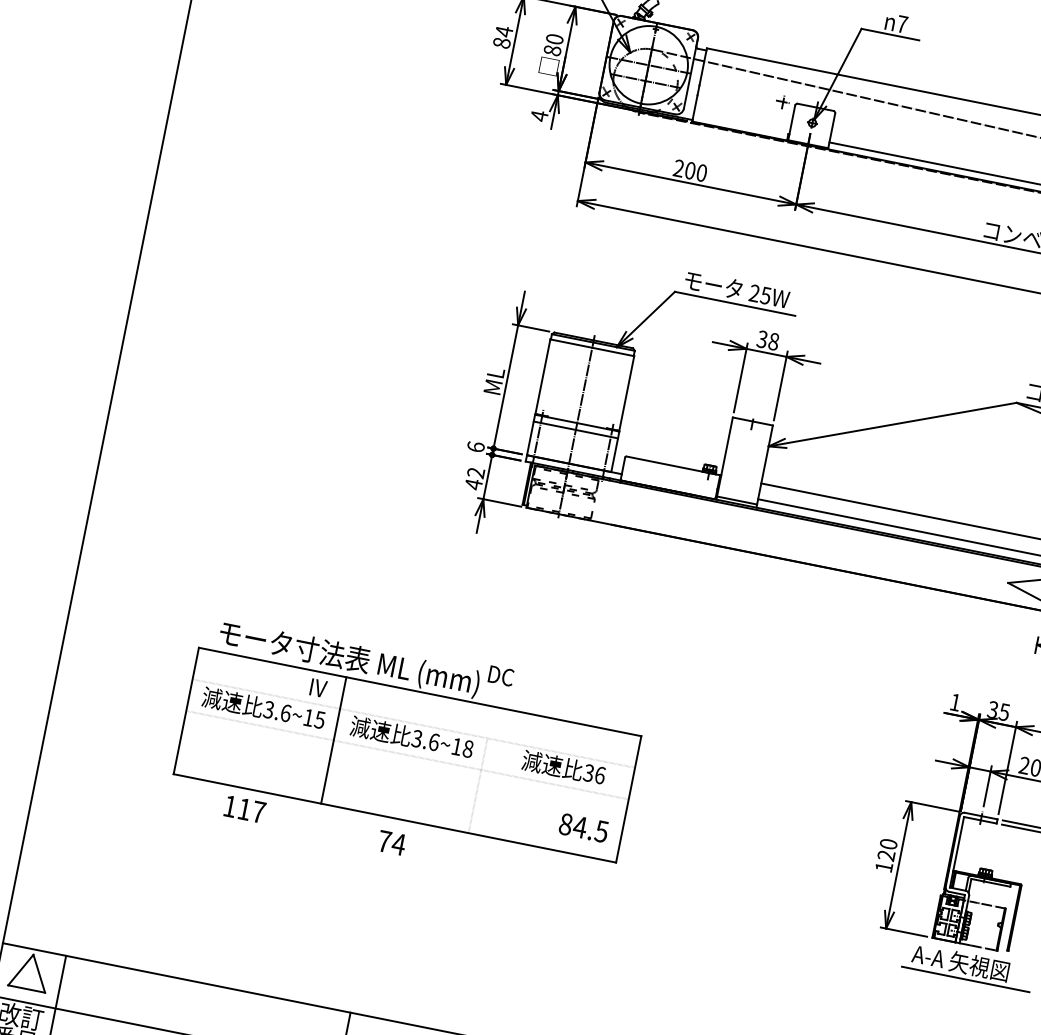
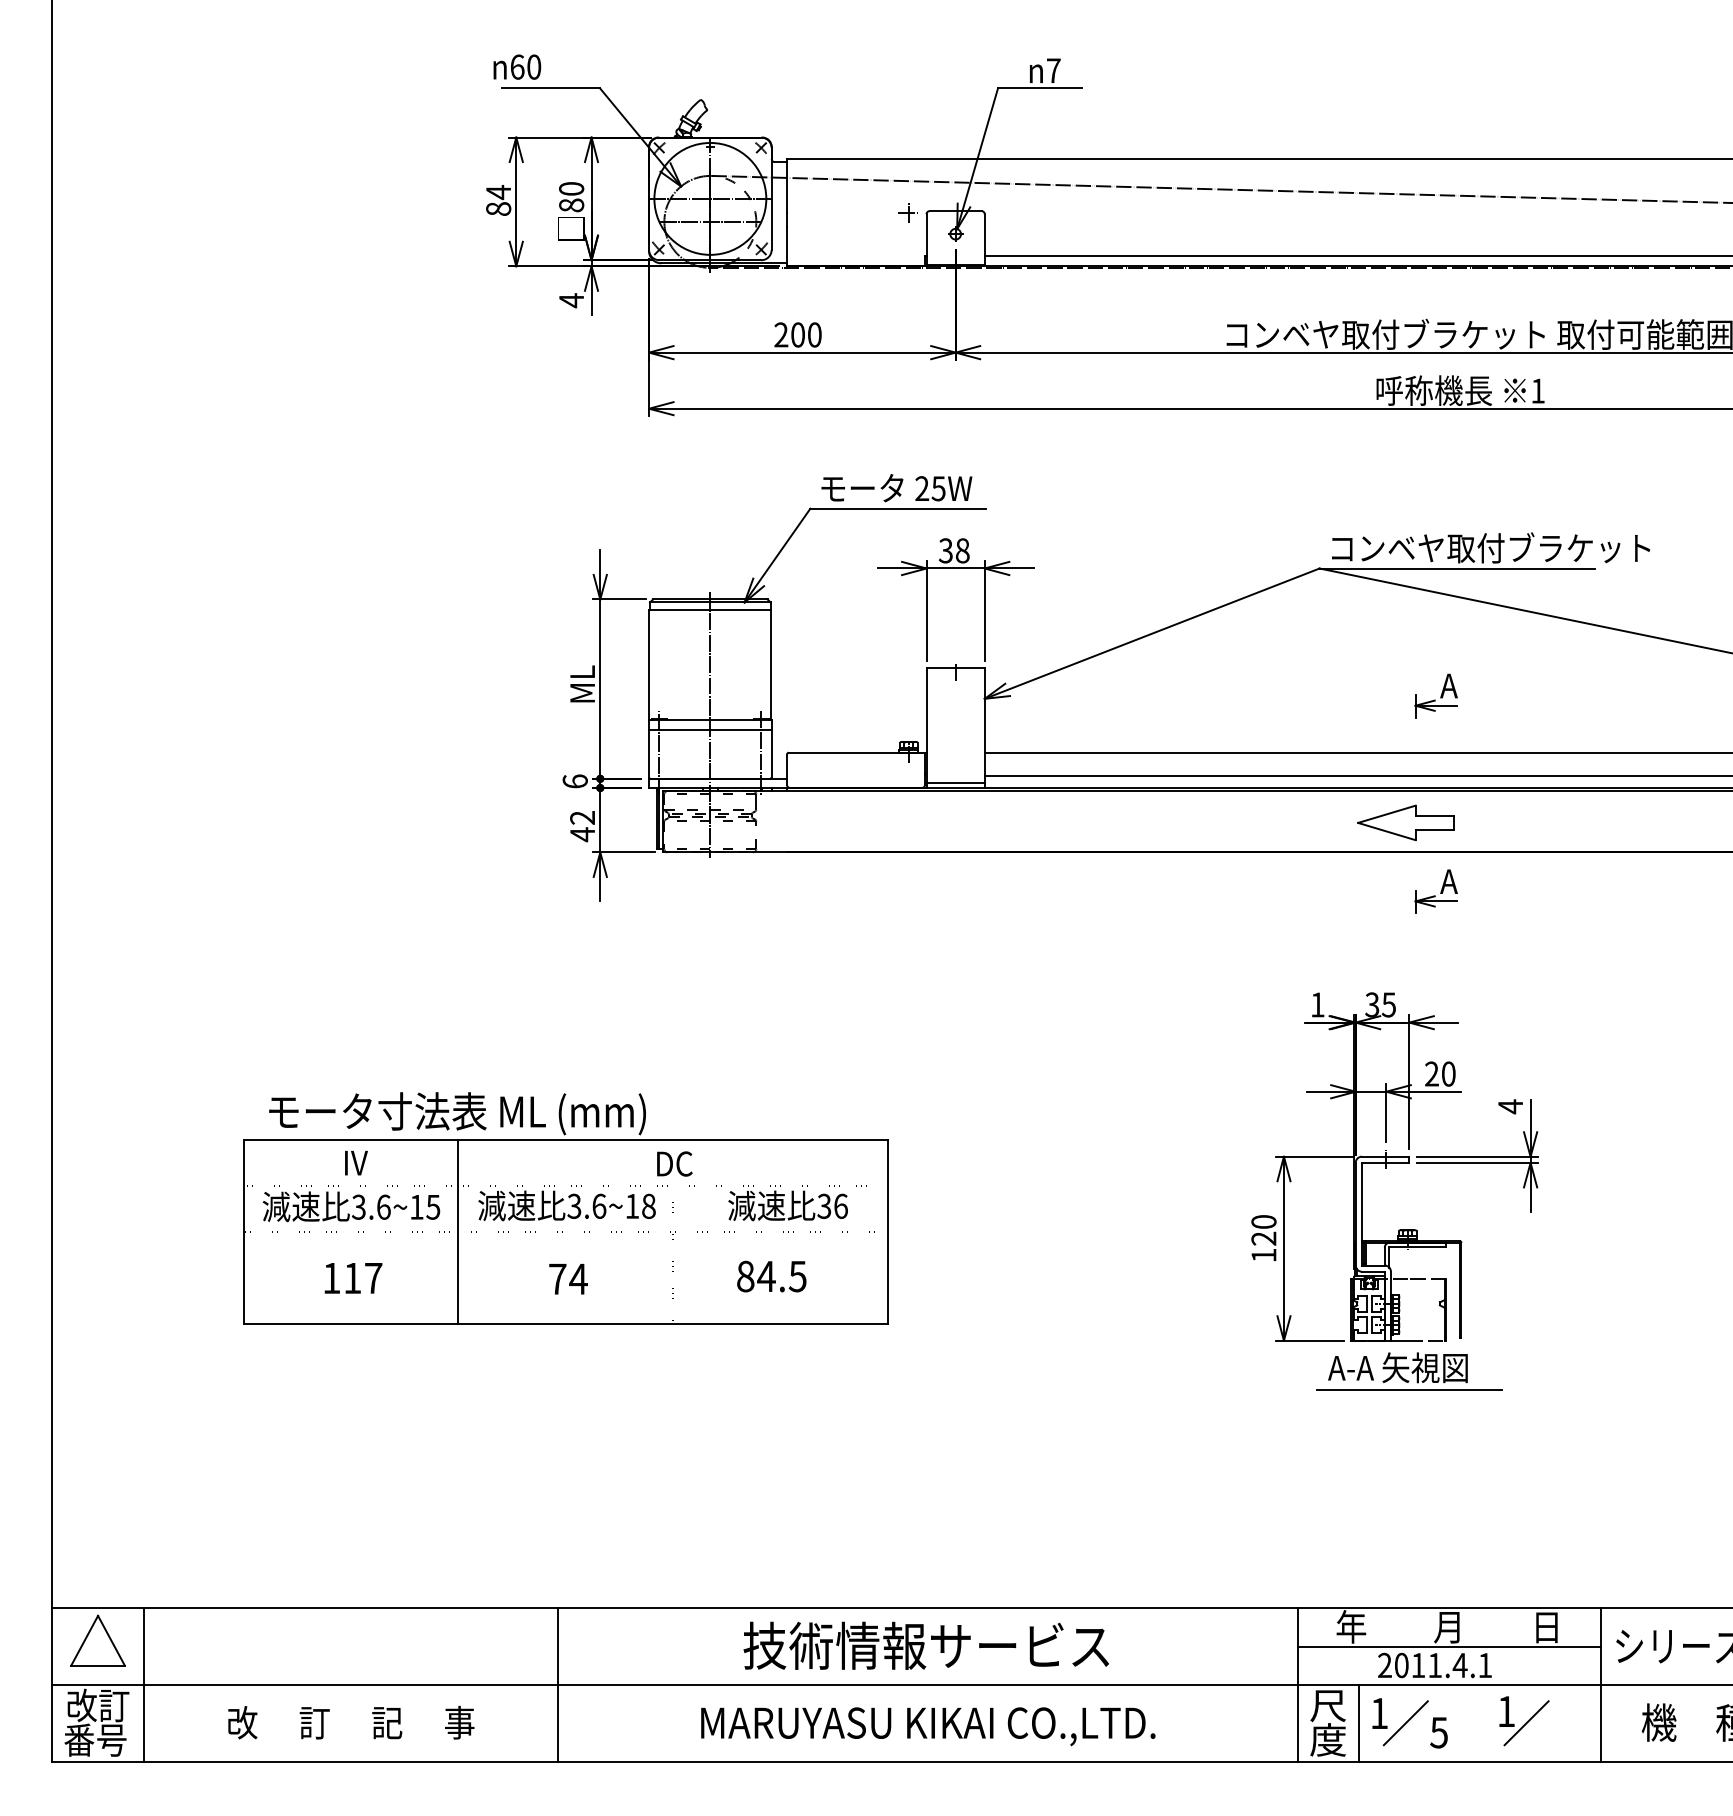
text: (501, 675) -> (674, 1163), moved
text: (318, 688) -> (356, 1163), moved
text: (245, 809) -> (353, 1278), moved
text: (583, 827) -> (771, 1276), moved
text: (391, 843) -> (568, 1279), moved

